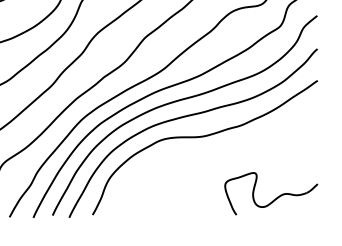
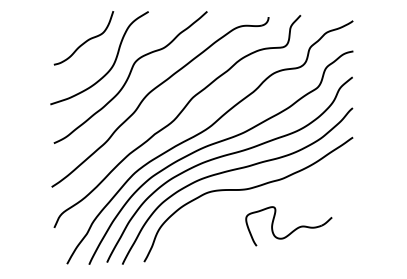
part: (270, 193) -> (288, 226), moved

